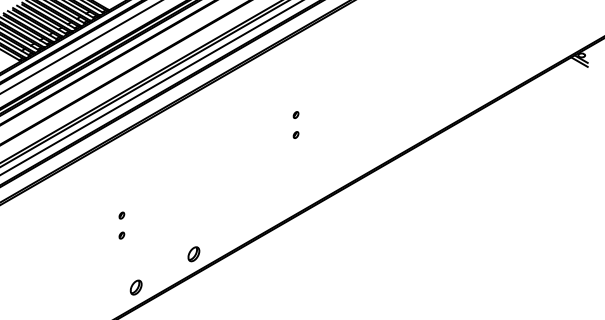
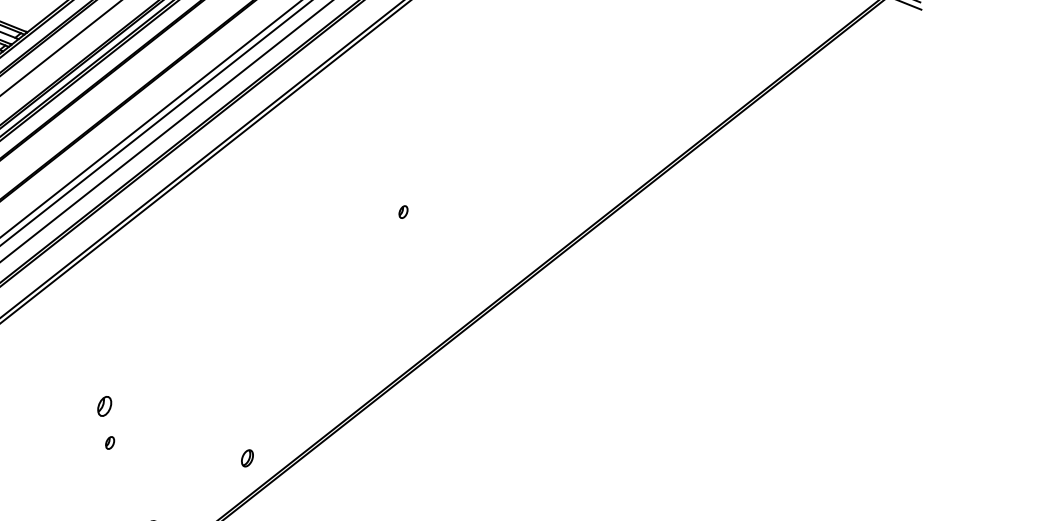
part: (295, 114) -> (397, 174), removed
part: (121, 215) -> (104, 406), size x1.6
part: (193, 254) -> (246, 458), size x0.6

